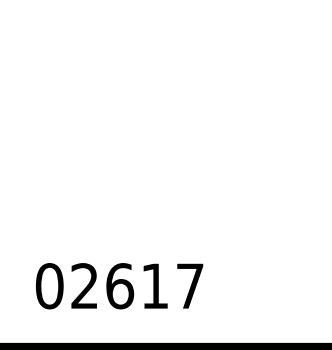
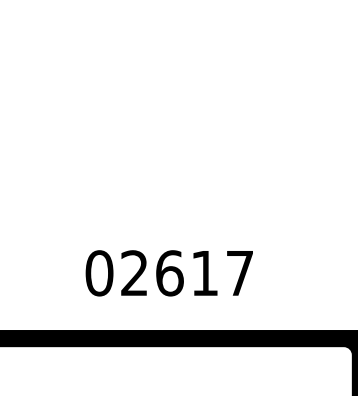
text: (118, 286) -> (168, 273), moved

